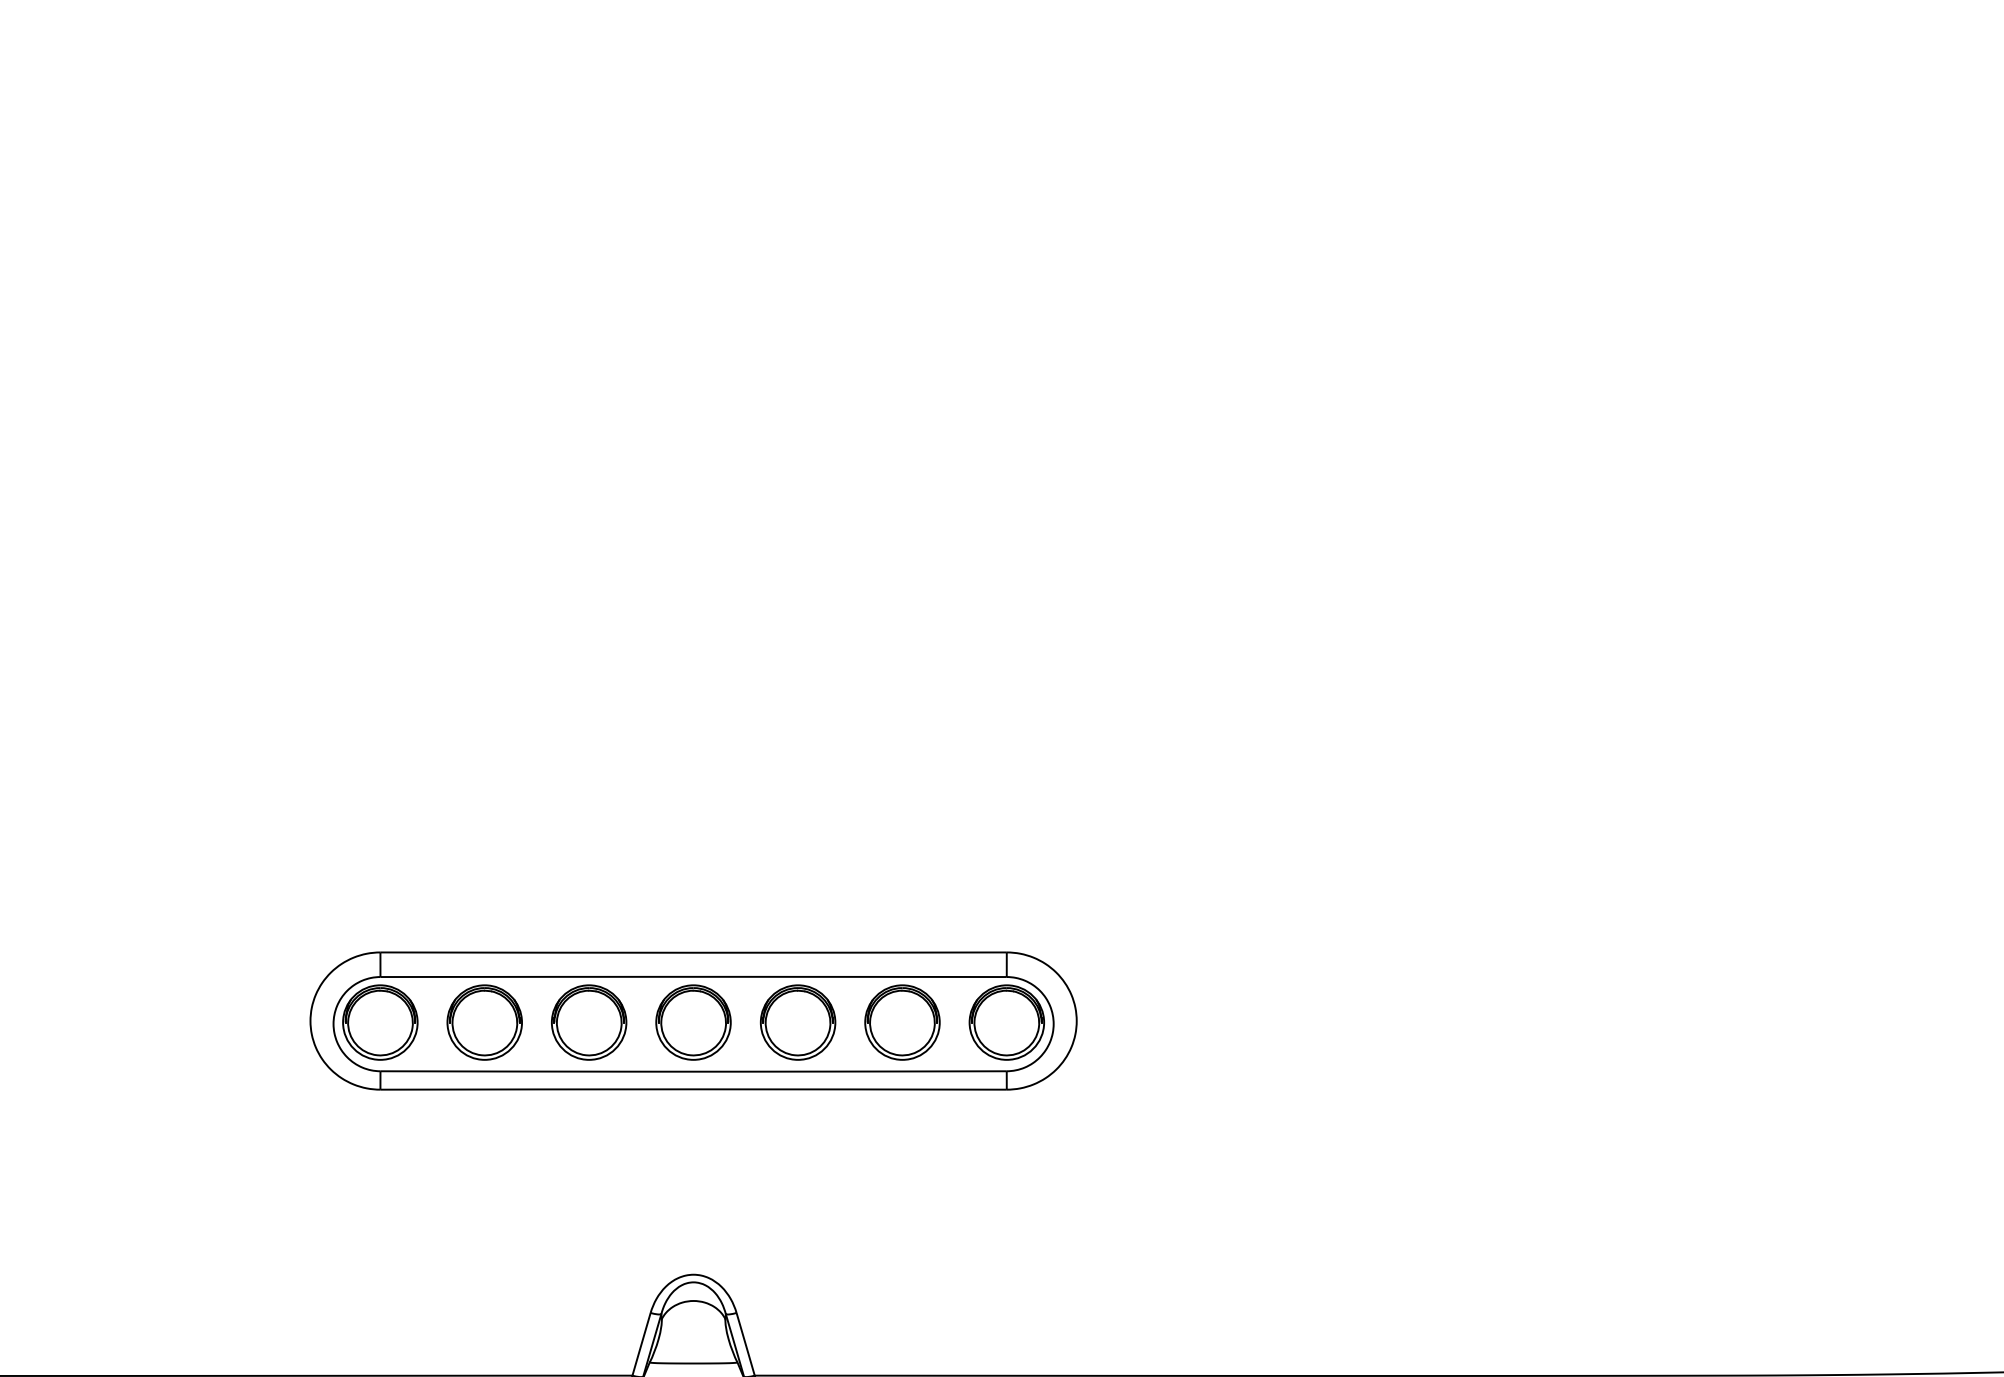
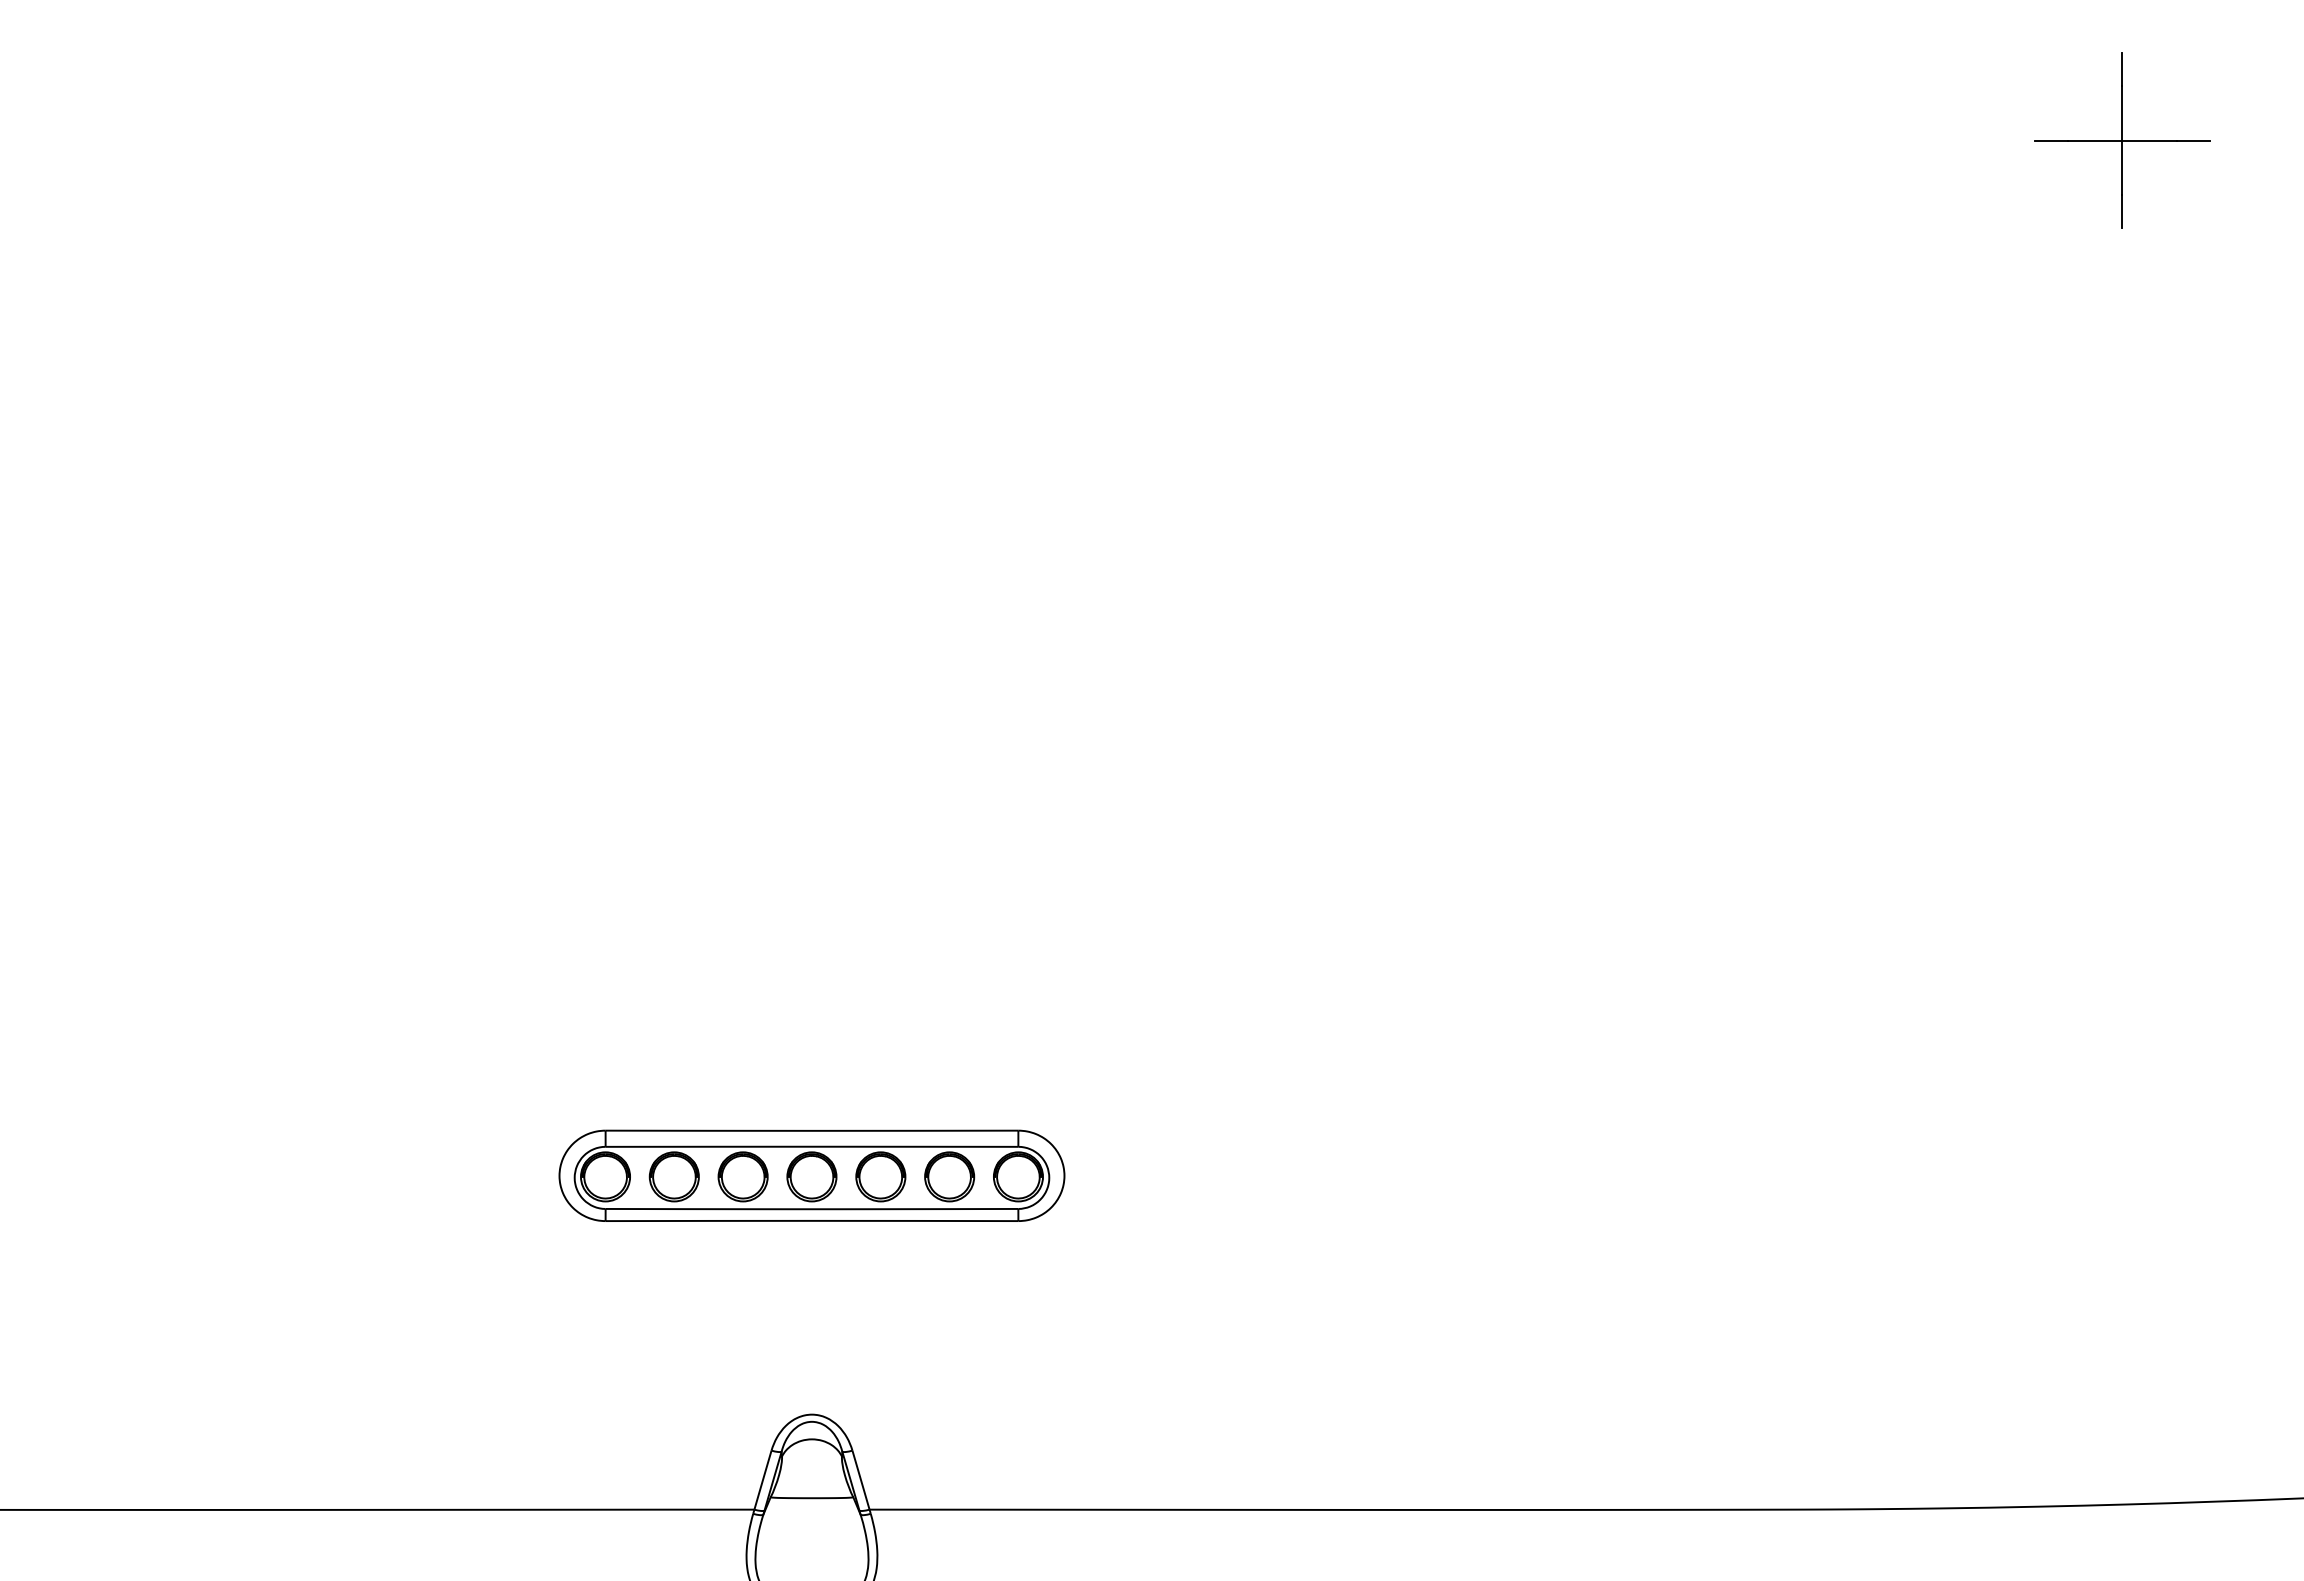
part: (693, 1020) -> (811, 1175), size x0.7

